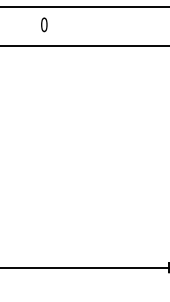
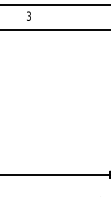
text: (43, 23) -> (28, 15), 0 -> 3

